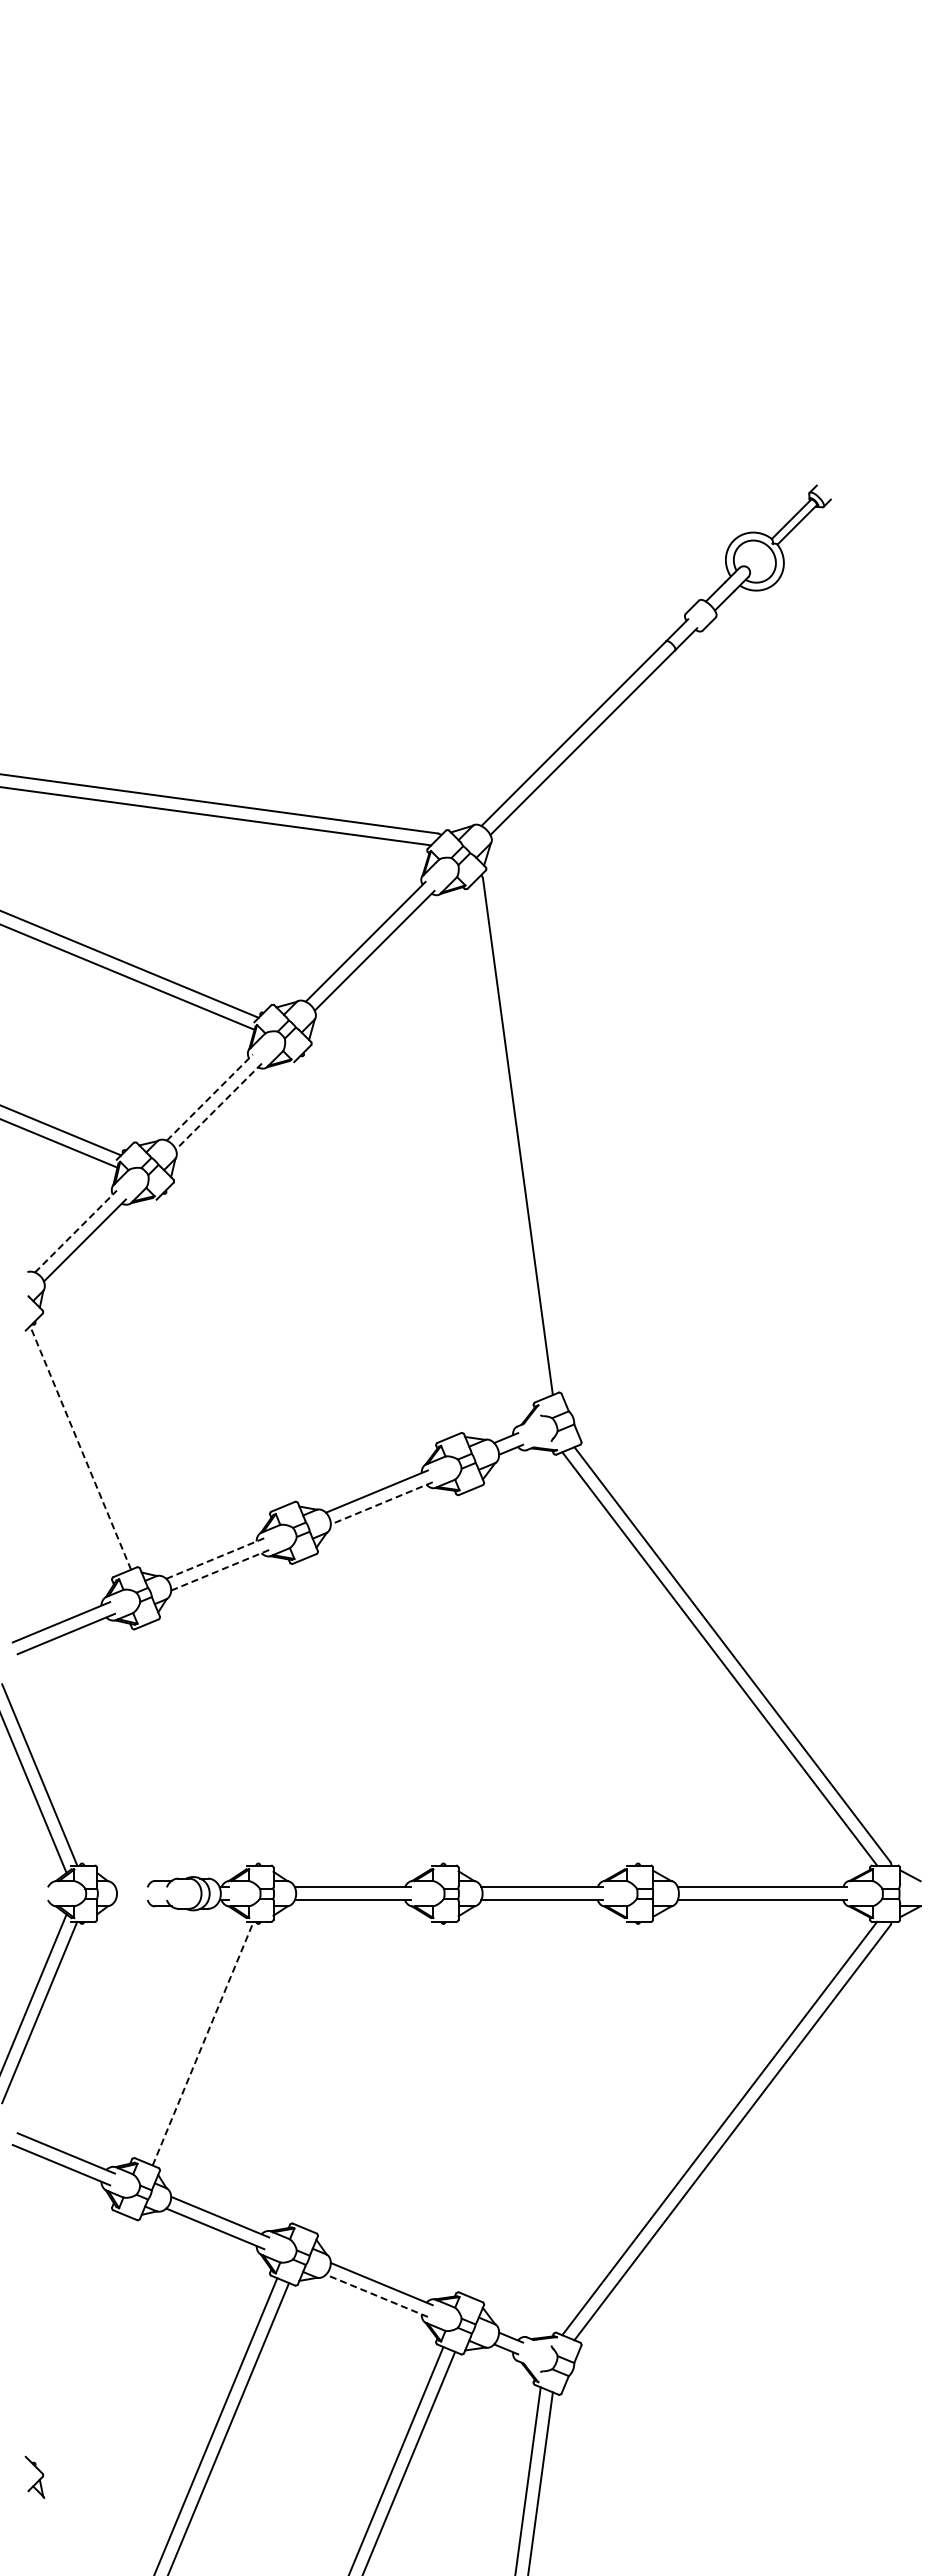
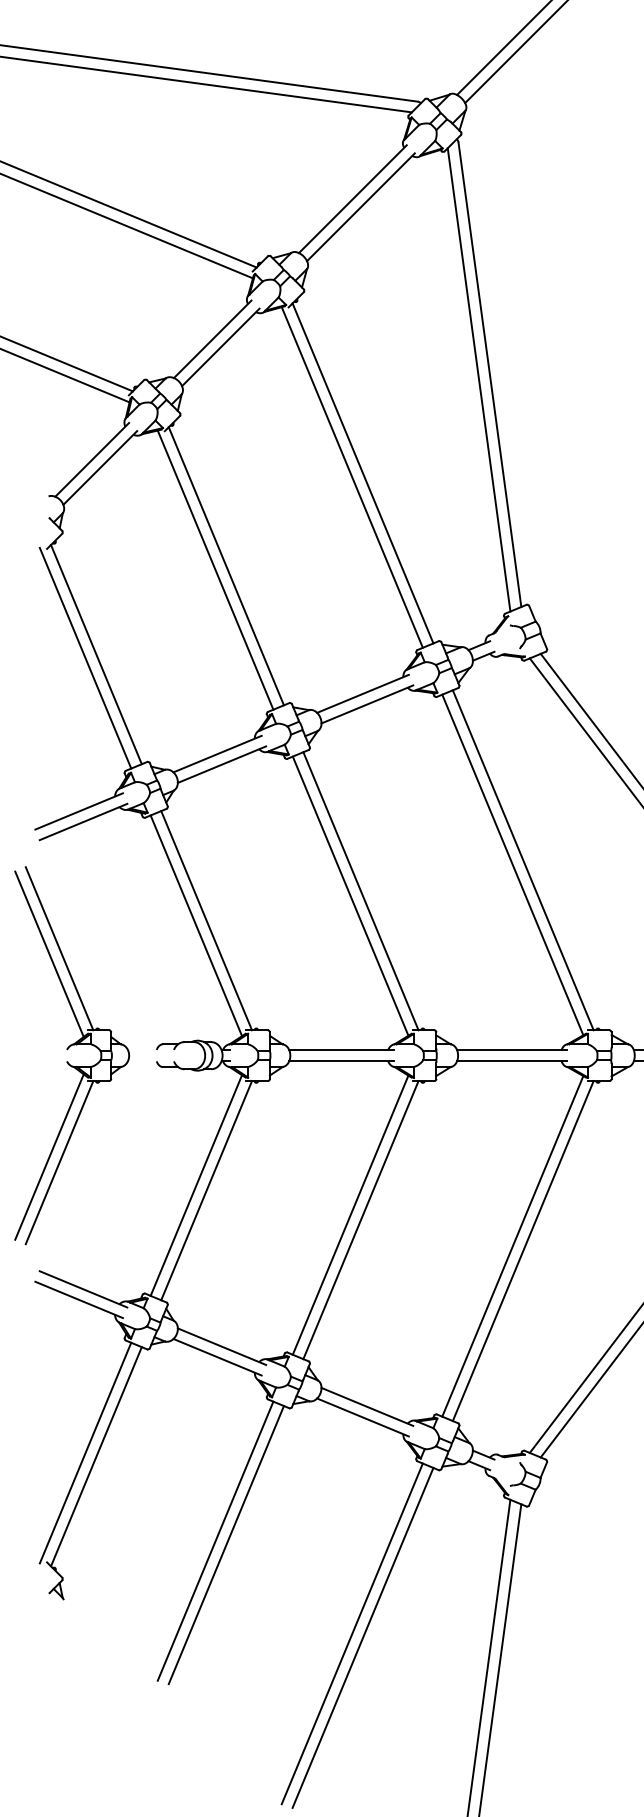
line: (209, 1097) -> (212, 339), dashed -> solid
line: (218, 1106) -> (220, 347), dashed -> solid
line: (505, 1142) -> (478, 379), added
line: (75, 1231) -> (91, 459), dashed -> solid
line: (376, 1246) -> (362, 473), added
line: (364, 1250) -> (351, 476), added
line: (225, 1349) -> (226, 565), added
line: (212, 1353) -> (215, 569), added
line: (80, 1447) -> (96, 654), dashed -> solid
line: (68, 1451) -> (85, 657), added
line: (381, 1503) -> (367, 704), dashed -> solid
line: (215, 1558) -> (217, 754), dashed -> solid
line: (219, 1570) -> (221, 764), dashed -> solid
line: (554, 1676) -> (522, 860), added
line: (543, 1681) -> (512, 864), added
line: (374, 1710) -> (360, 890), added
line: (362, 1716) -> (350, 896), added
line: (202, 1743) -> (206, 920), added
line: (191, 1748) -> (196, 925), added
line: (191, 2037) -> (196, 1185), added
line: (203, 2043) -> (206, 1190), dashed -> solid
line: (362, 2070) -> (350, 1214), added
line: (374, 2075) -> (360, 1219), added
line: (543, 2105) -> (512, 1246), added
line: (554, 2110) -> (522, 1250), added
line: (376, 2295) -> (362, 1417), dashed -> solid
line: (68, 2335) -> (85, 1453), added
line: (80, 2339) -> (96, 1456), added

